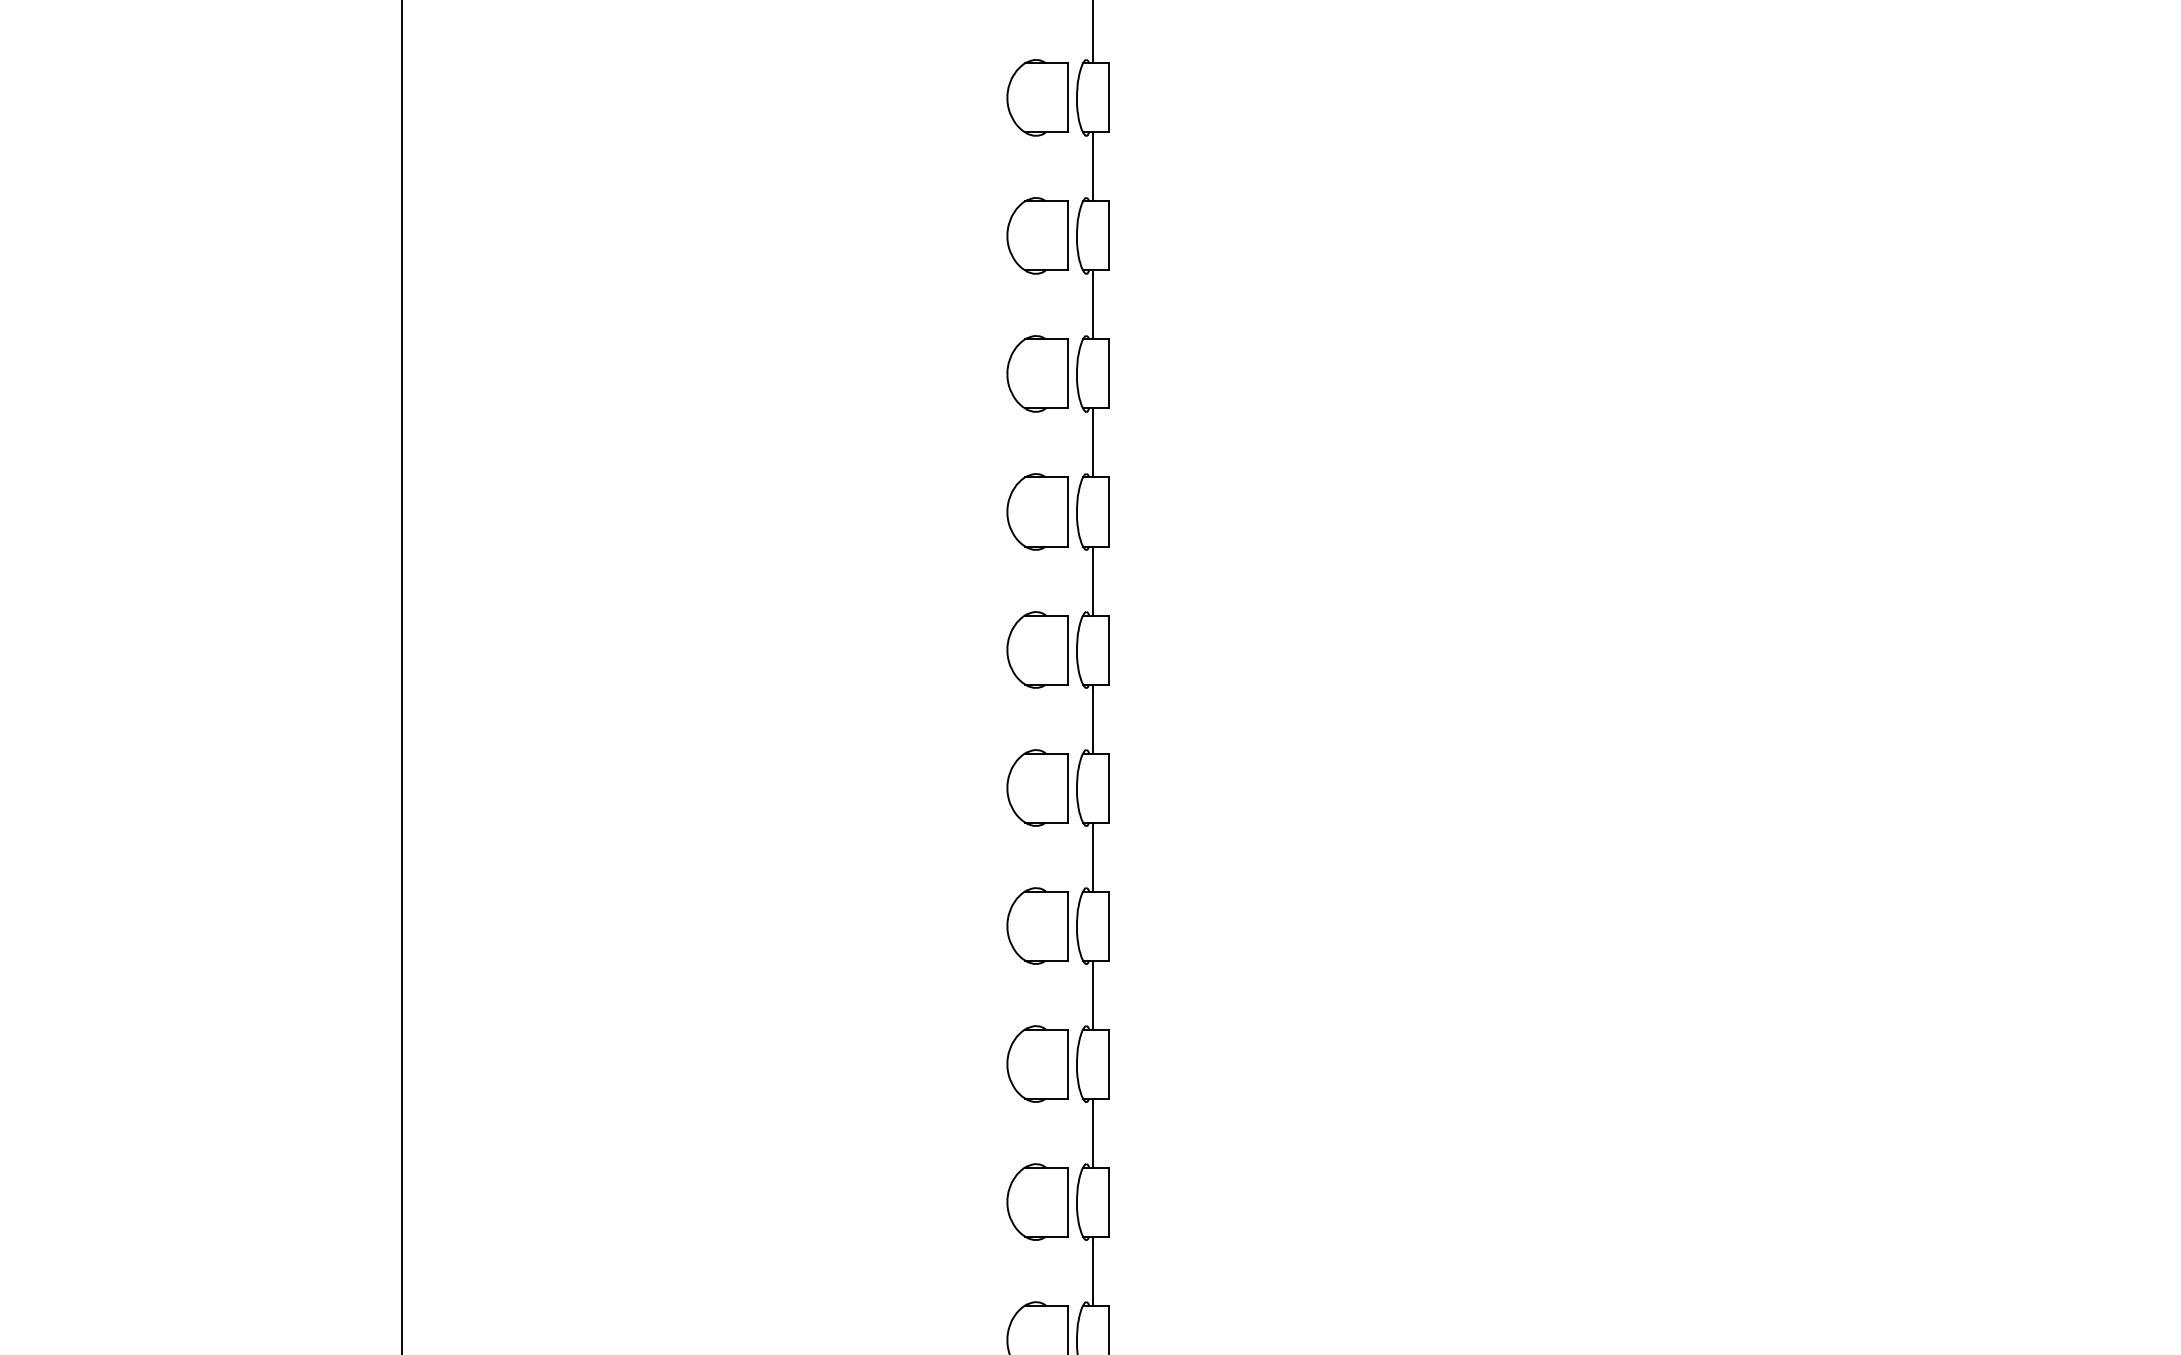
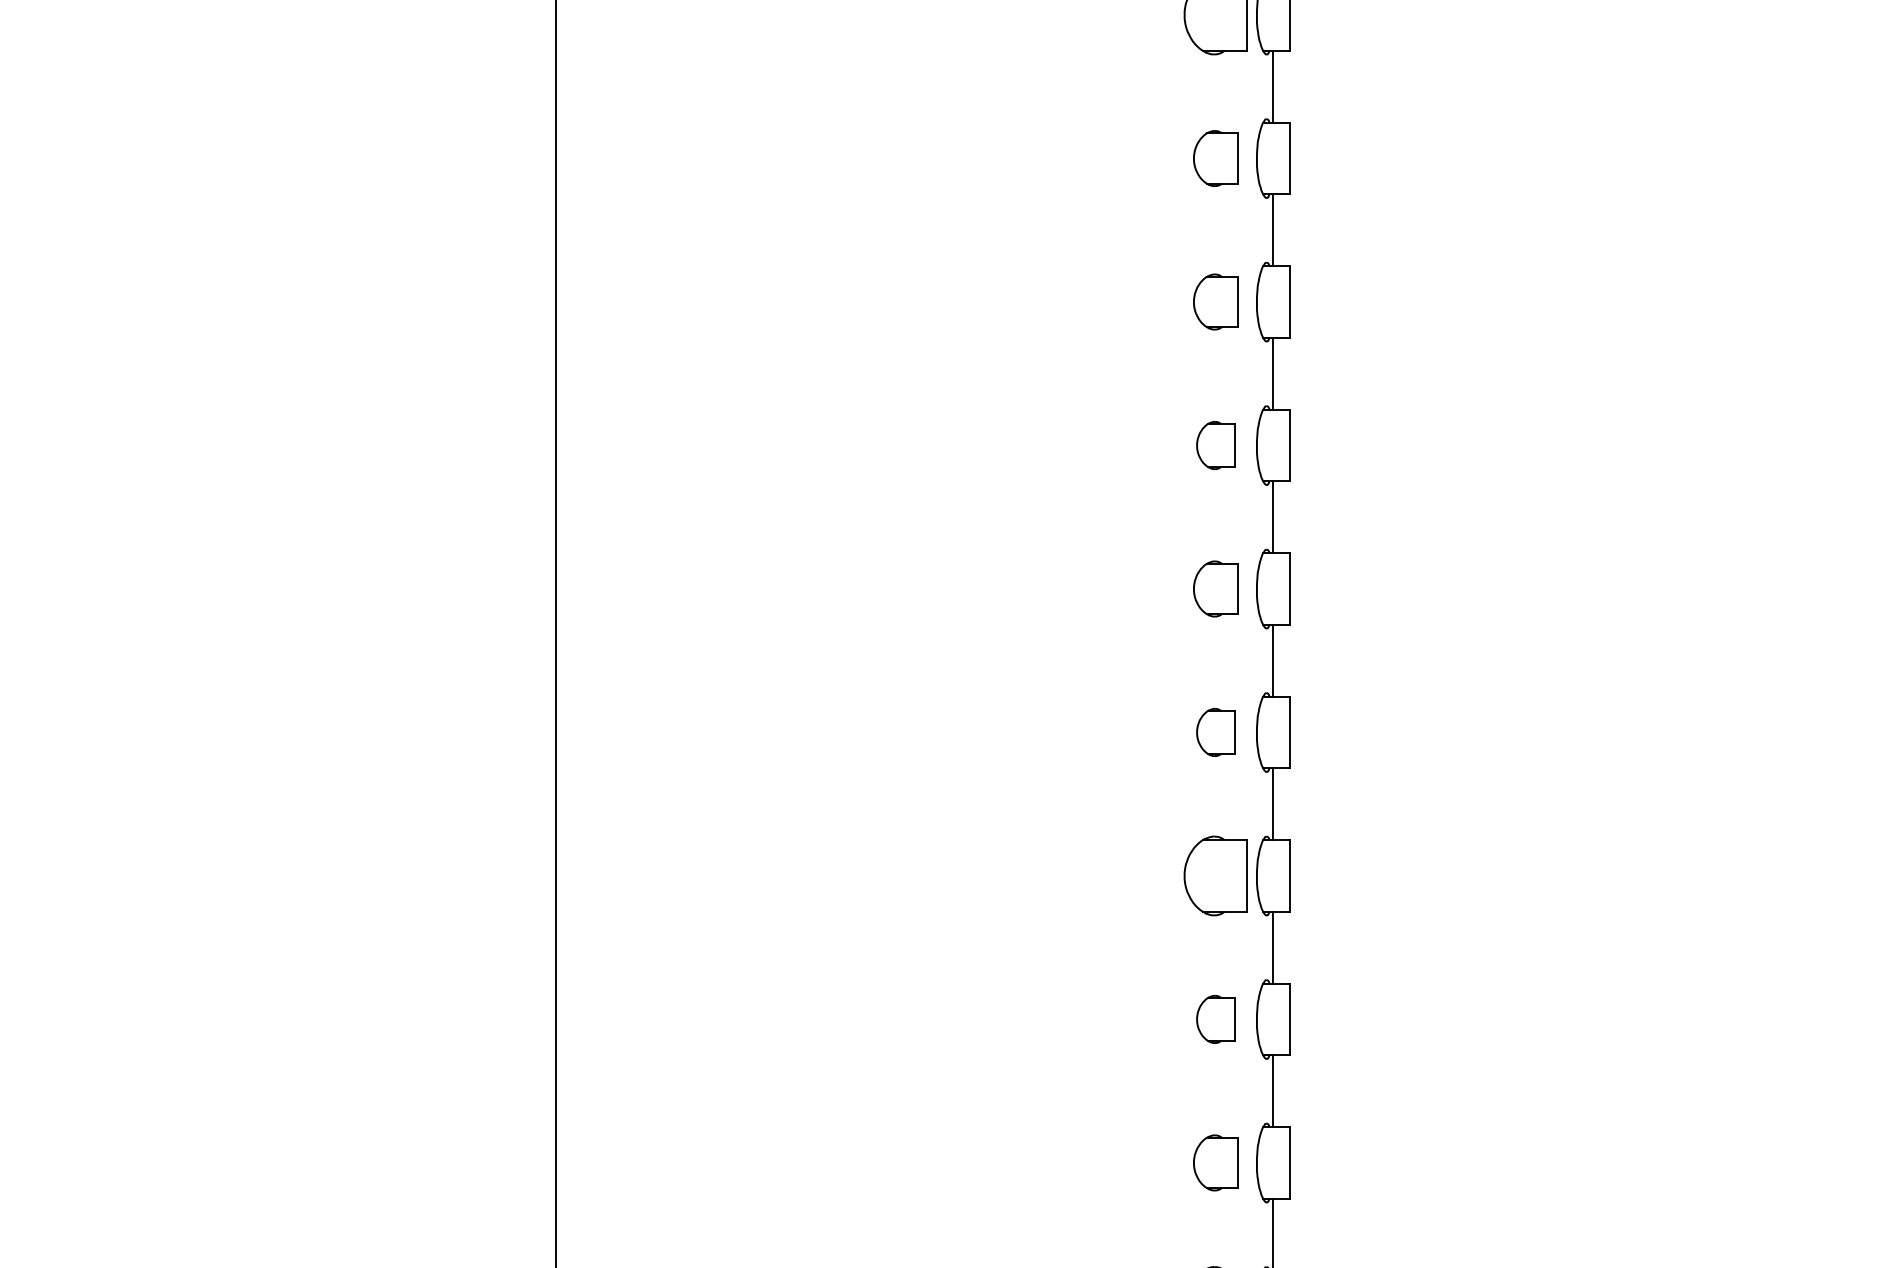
part: (1037, 235) -> (1215, 158), size x0.7
part: (1037, 373) -> (1215, 301), size x0.7
part: (1037, 511) -> (1215, 445), size x0.6
part: (1037, 649) -> (1215, 588), size x0.7
part: (1037, 787) -> (1215, 731), size x0.6
part: (1037, 1063) -> (1215, 1018), size x0.6
part: (1037, 1201) -> (1215, 1162), size x0.7

